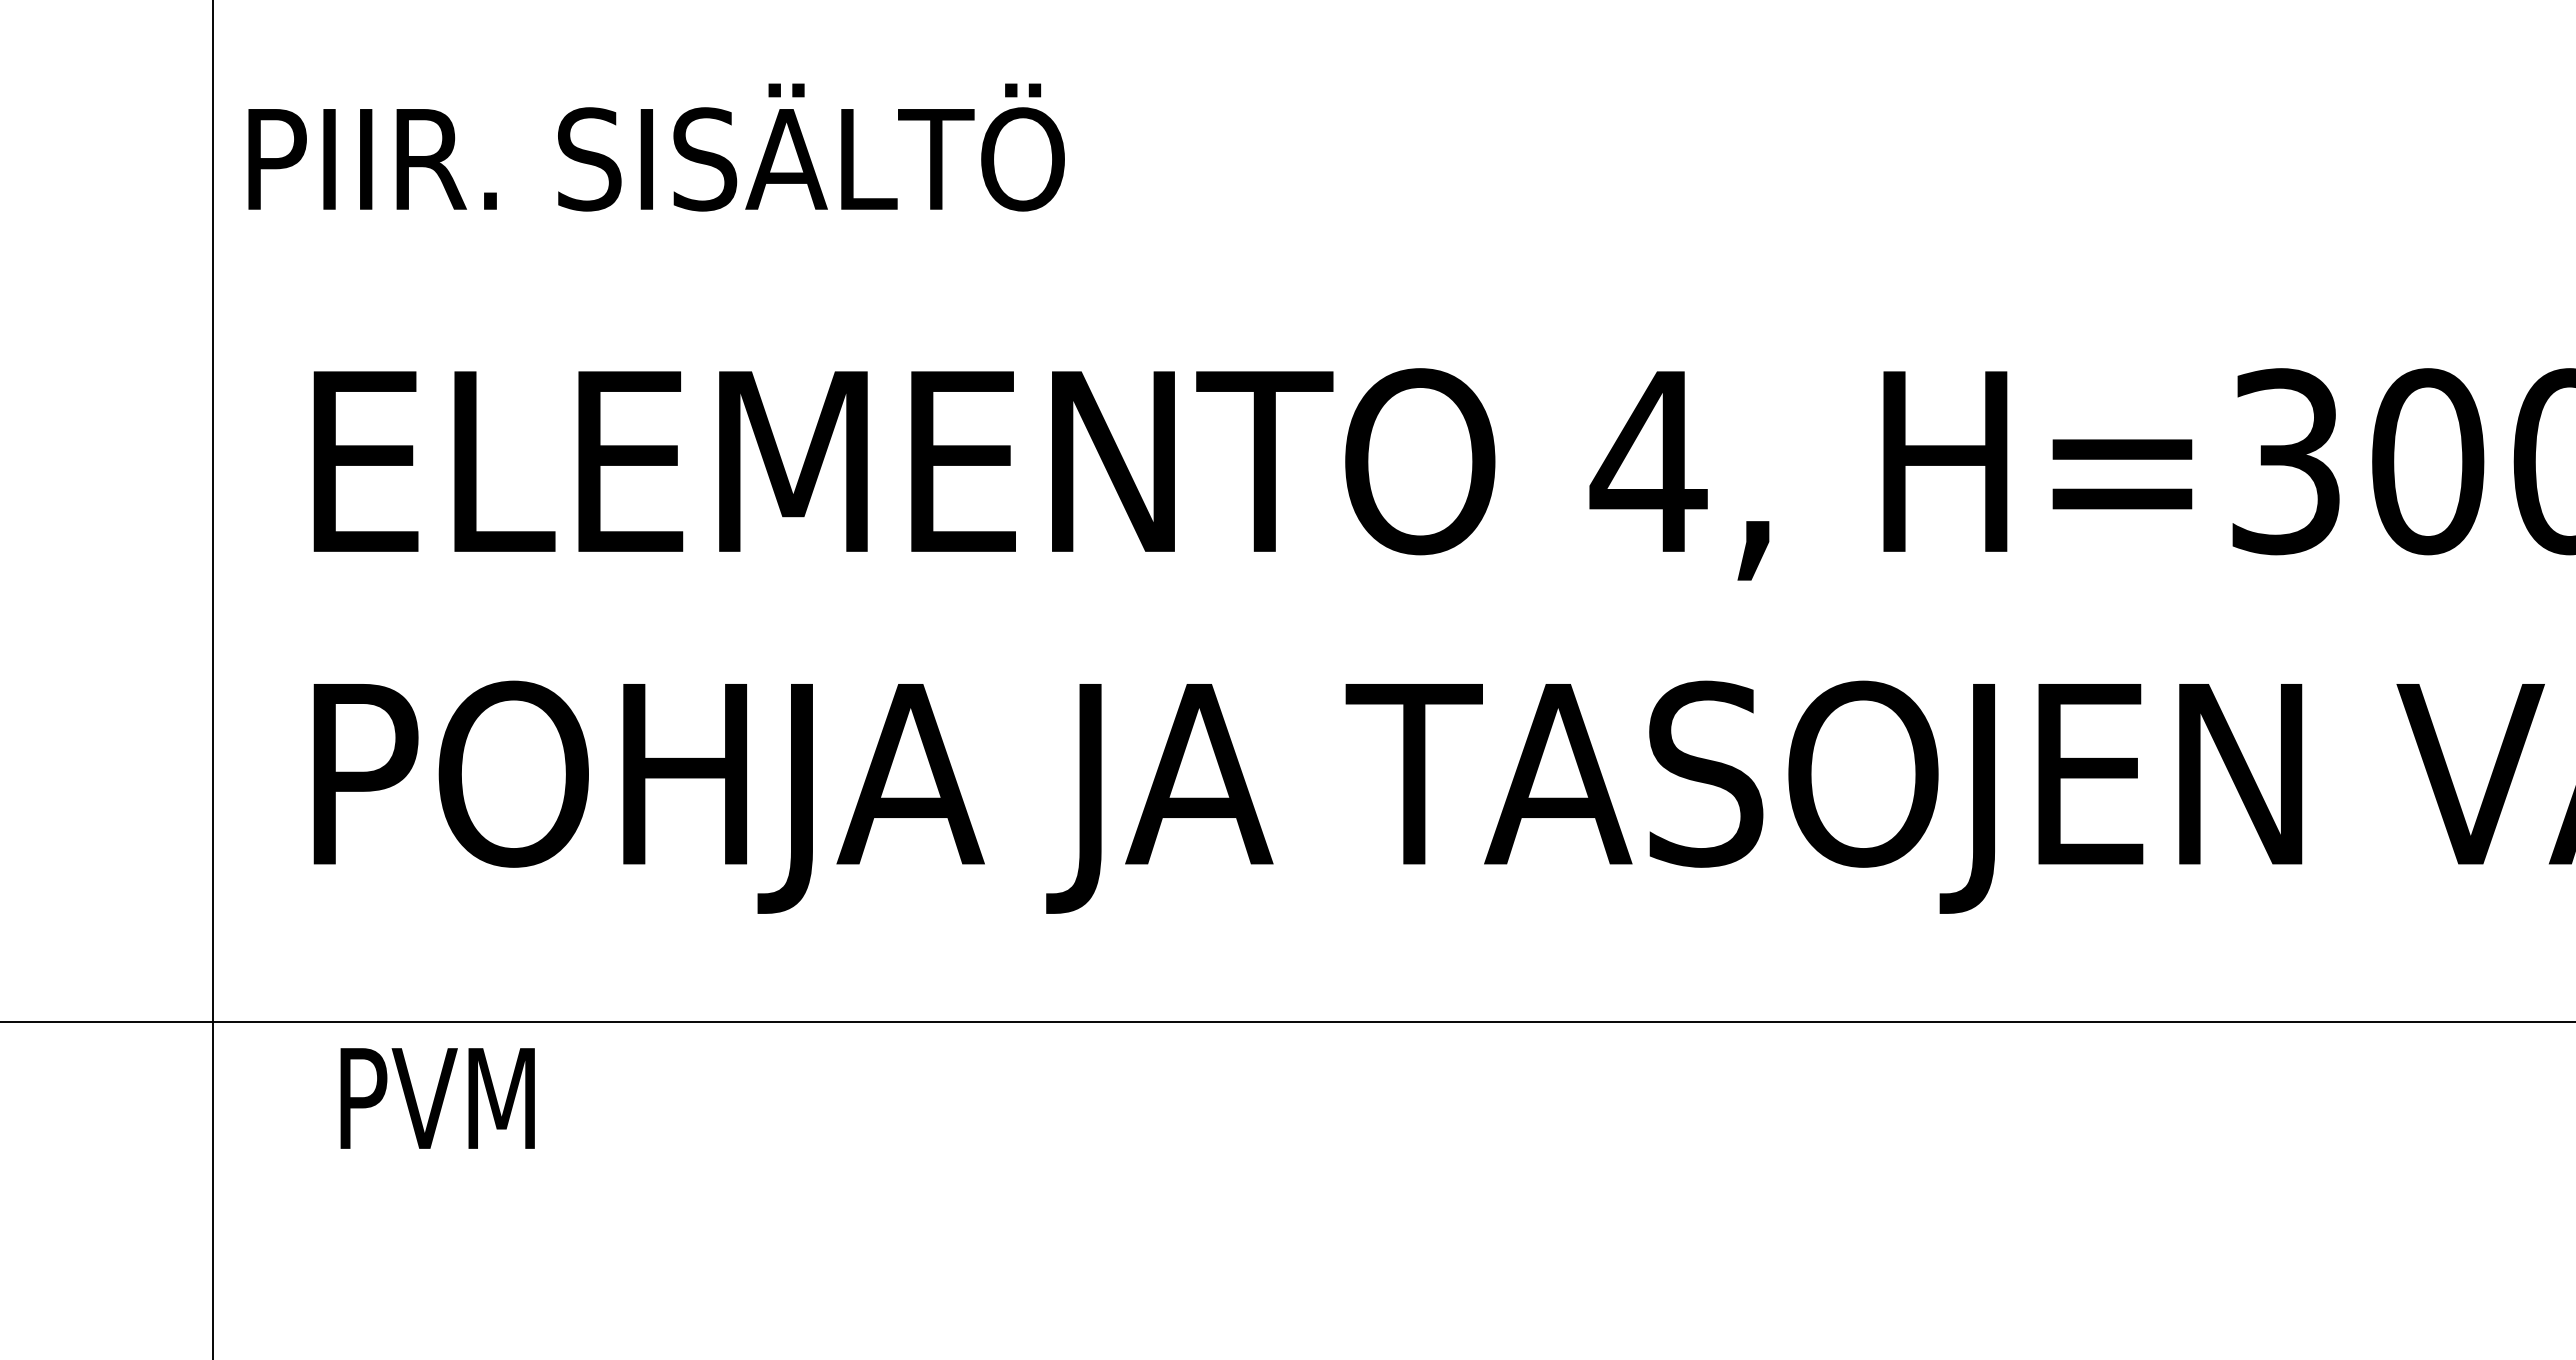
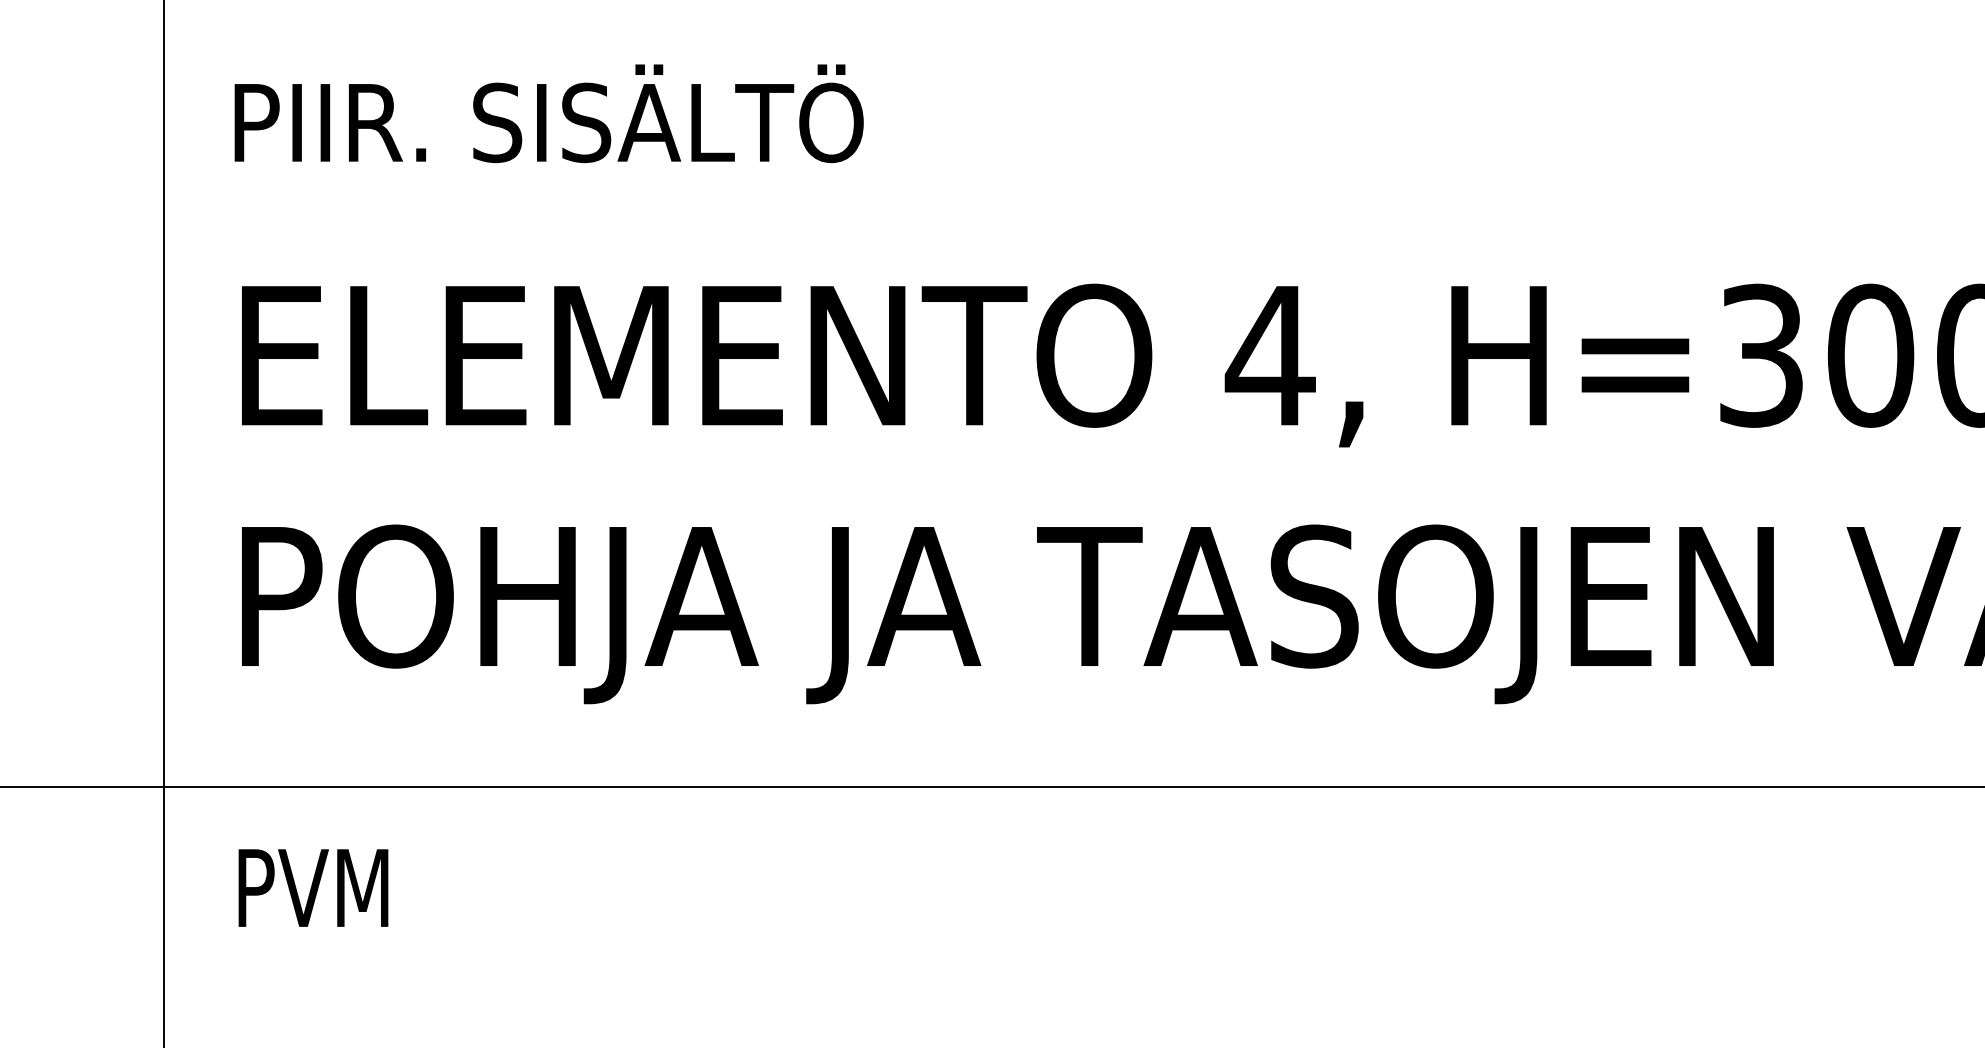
text: (656, 147) -> (549, 113), moved
text: (437, 1098) -> (313, 888), moved

